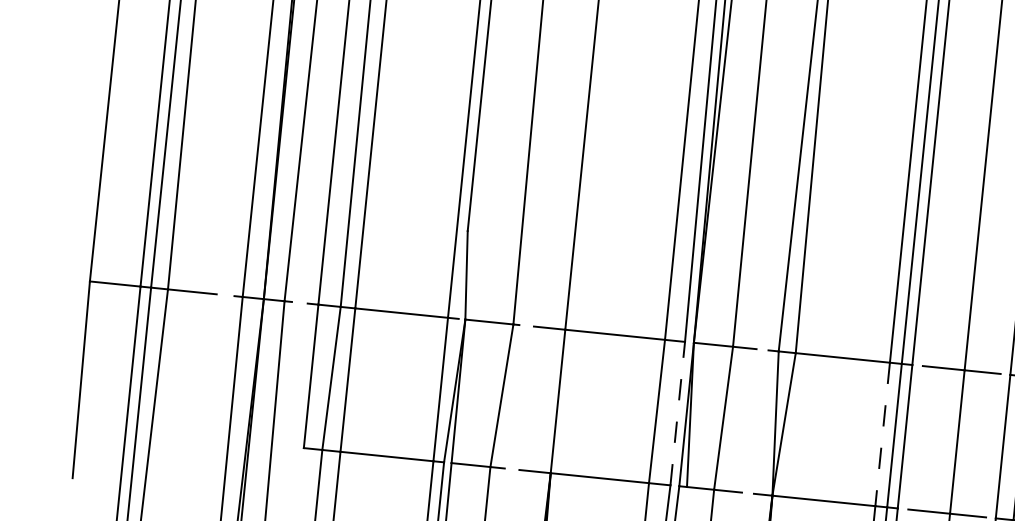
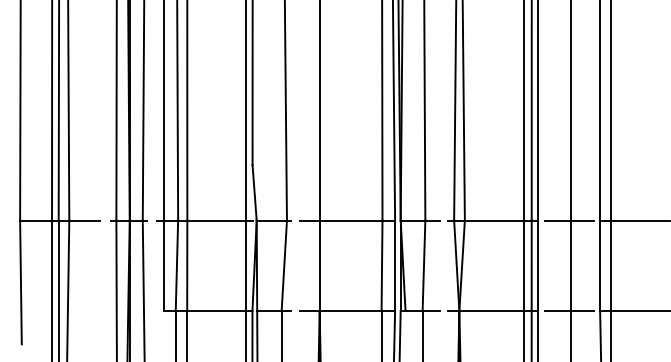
line: (678, 413) -> (395, 265), dashed -> solid
line: (882, 435) -> (524, 266), dashed -> solid

